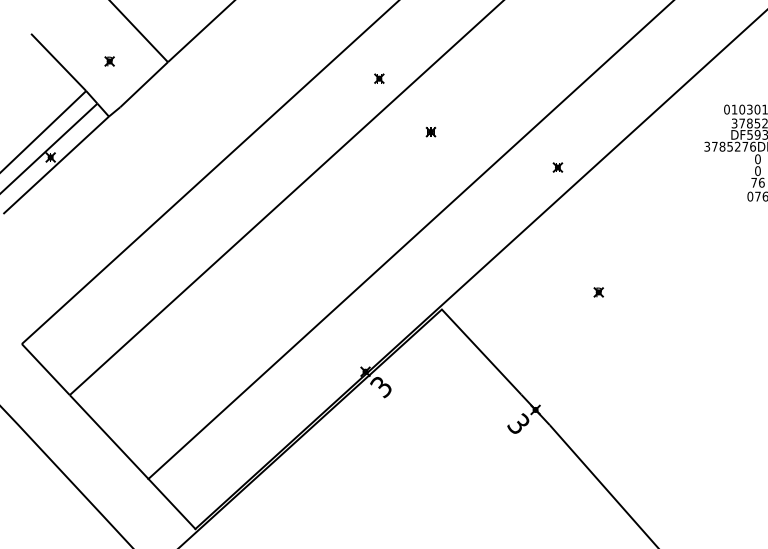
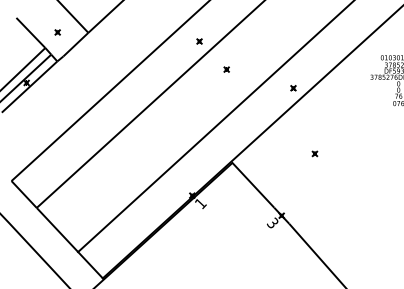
text: (381, 386) -> (200, 203), 3 -> 1

